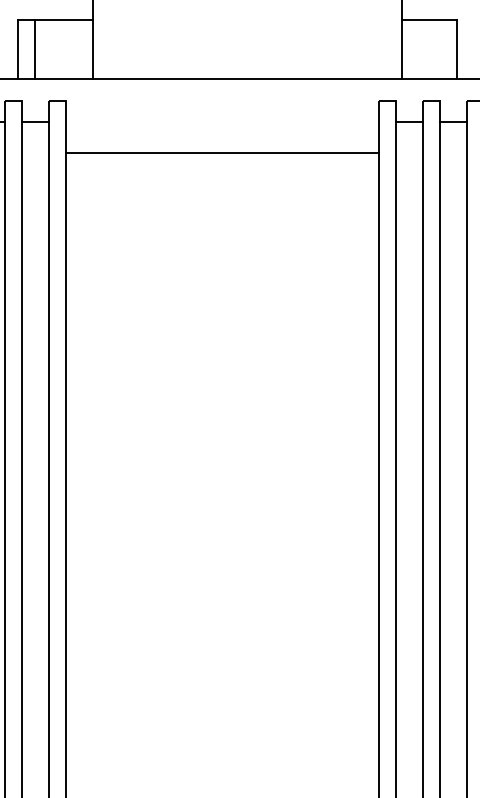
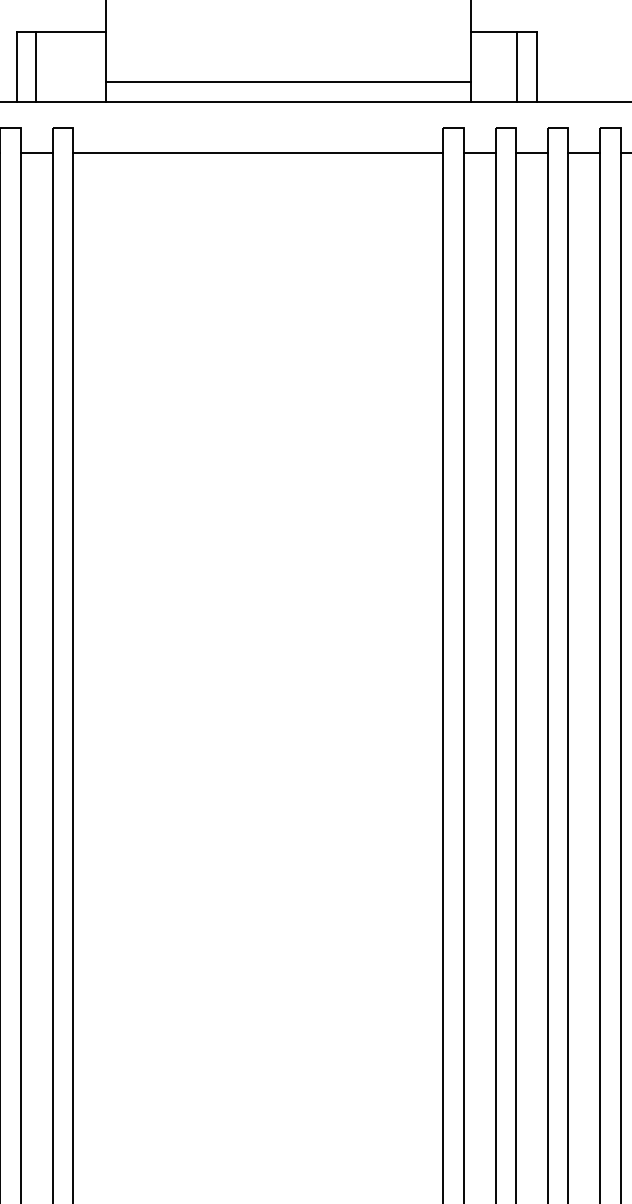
line: (441, 49) -> (517, 66), added
line: (246, 62) -> (287, 82), added
line: (222, 152) -> (258, 153), moved

